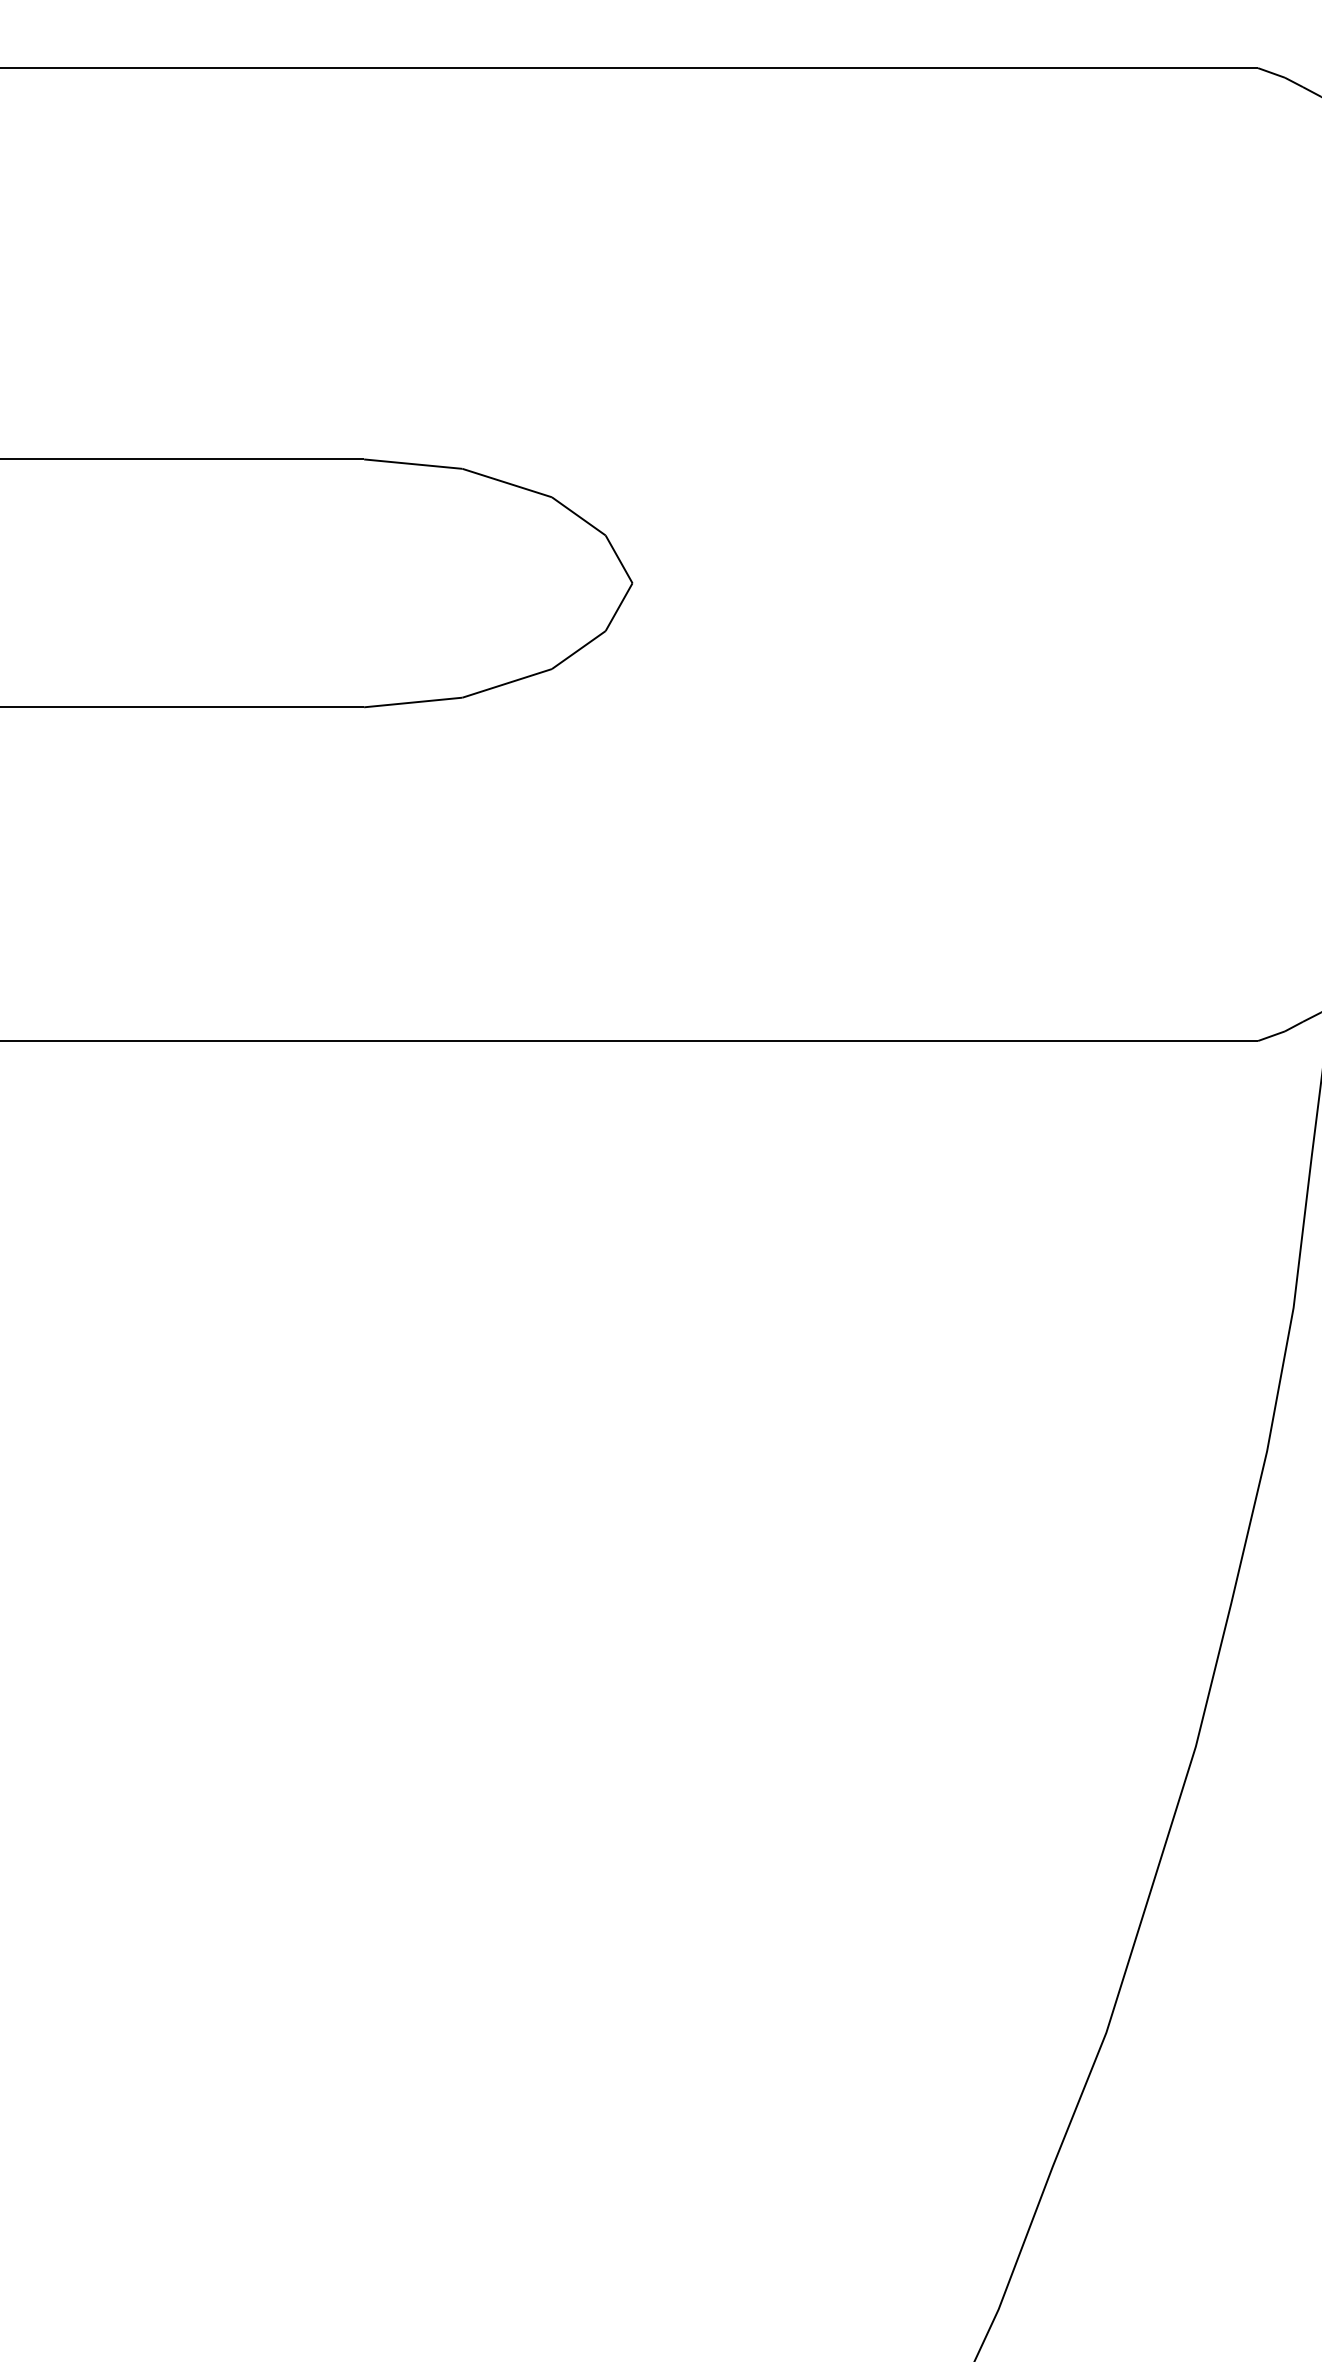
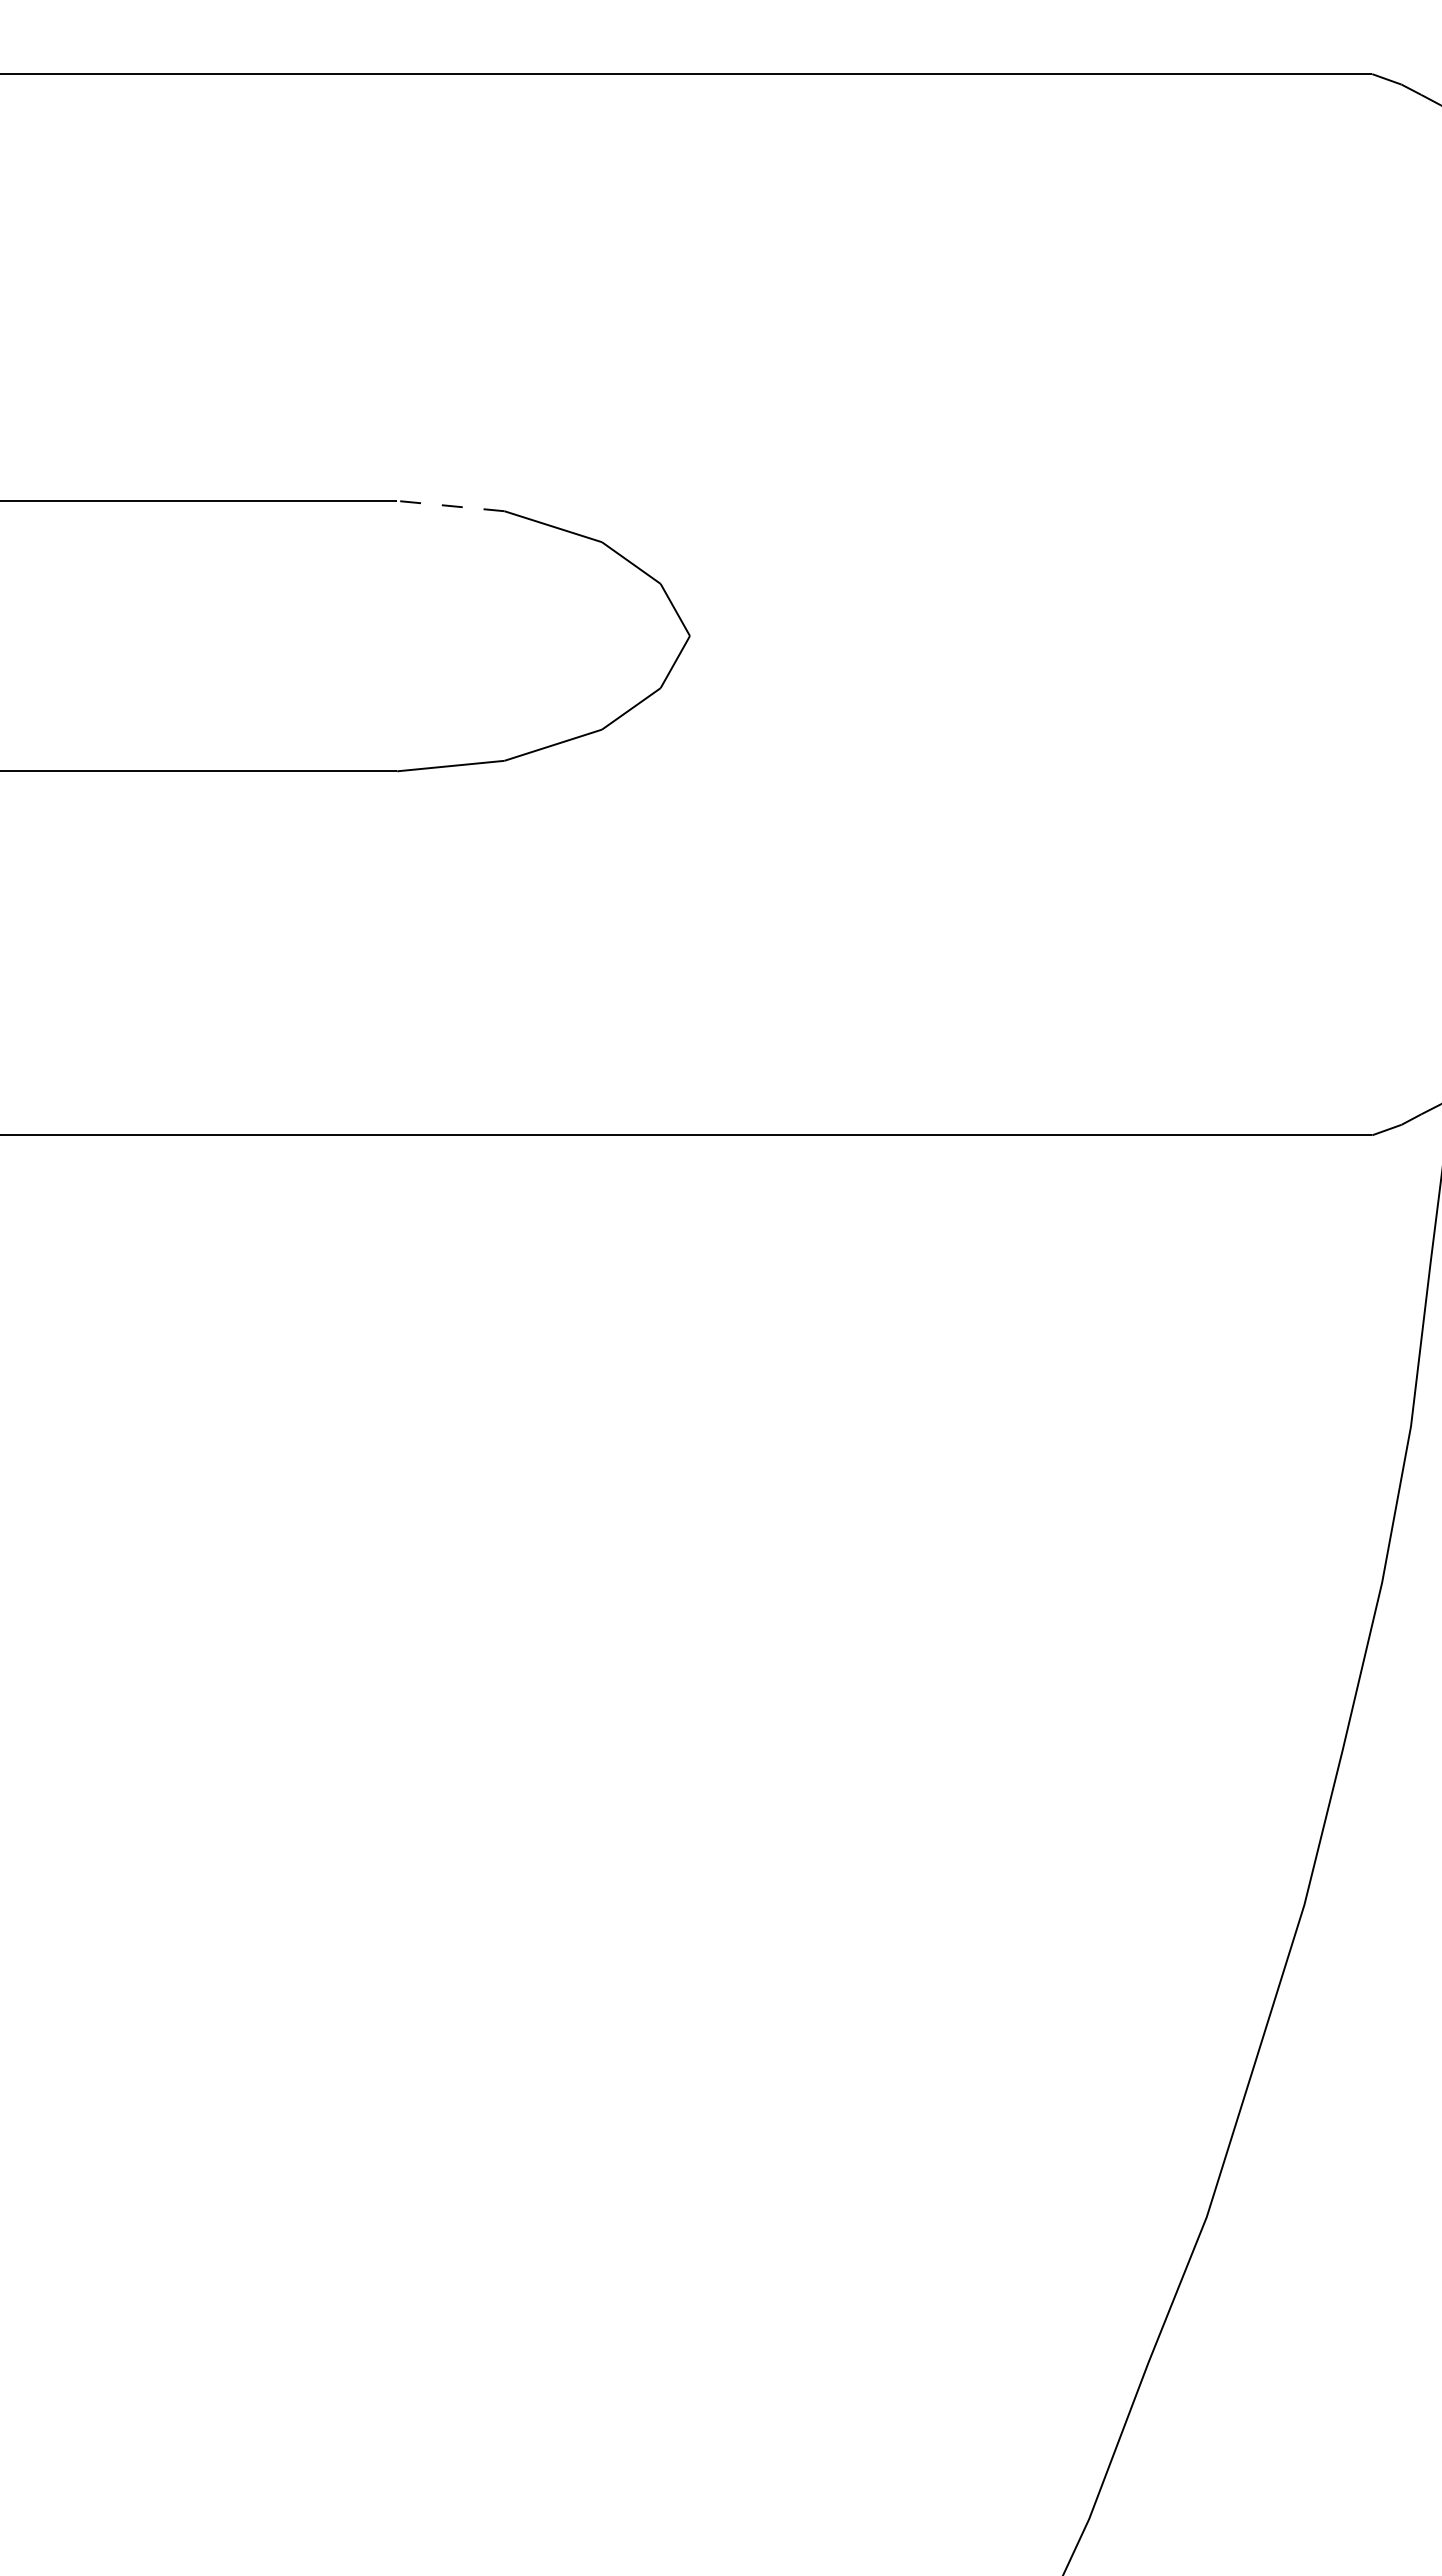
line: (413, 464) -> (450, 506), solid -> dashed

